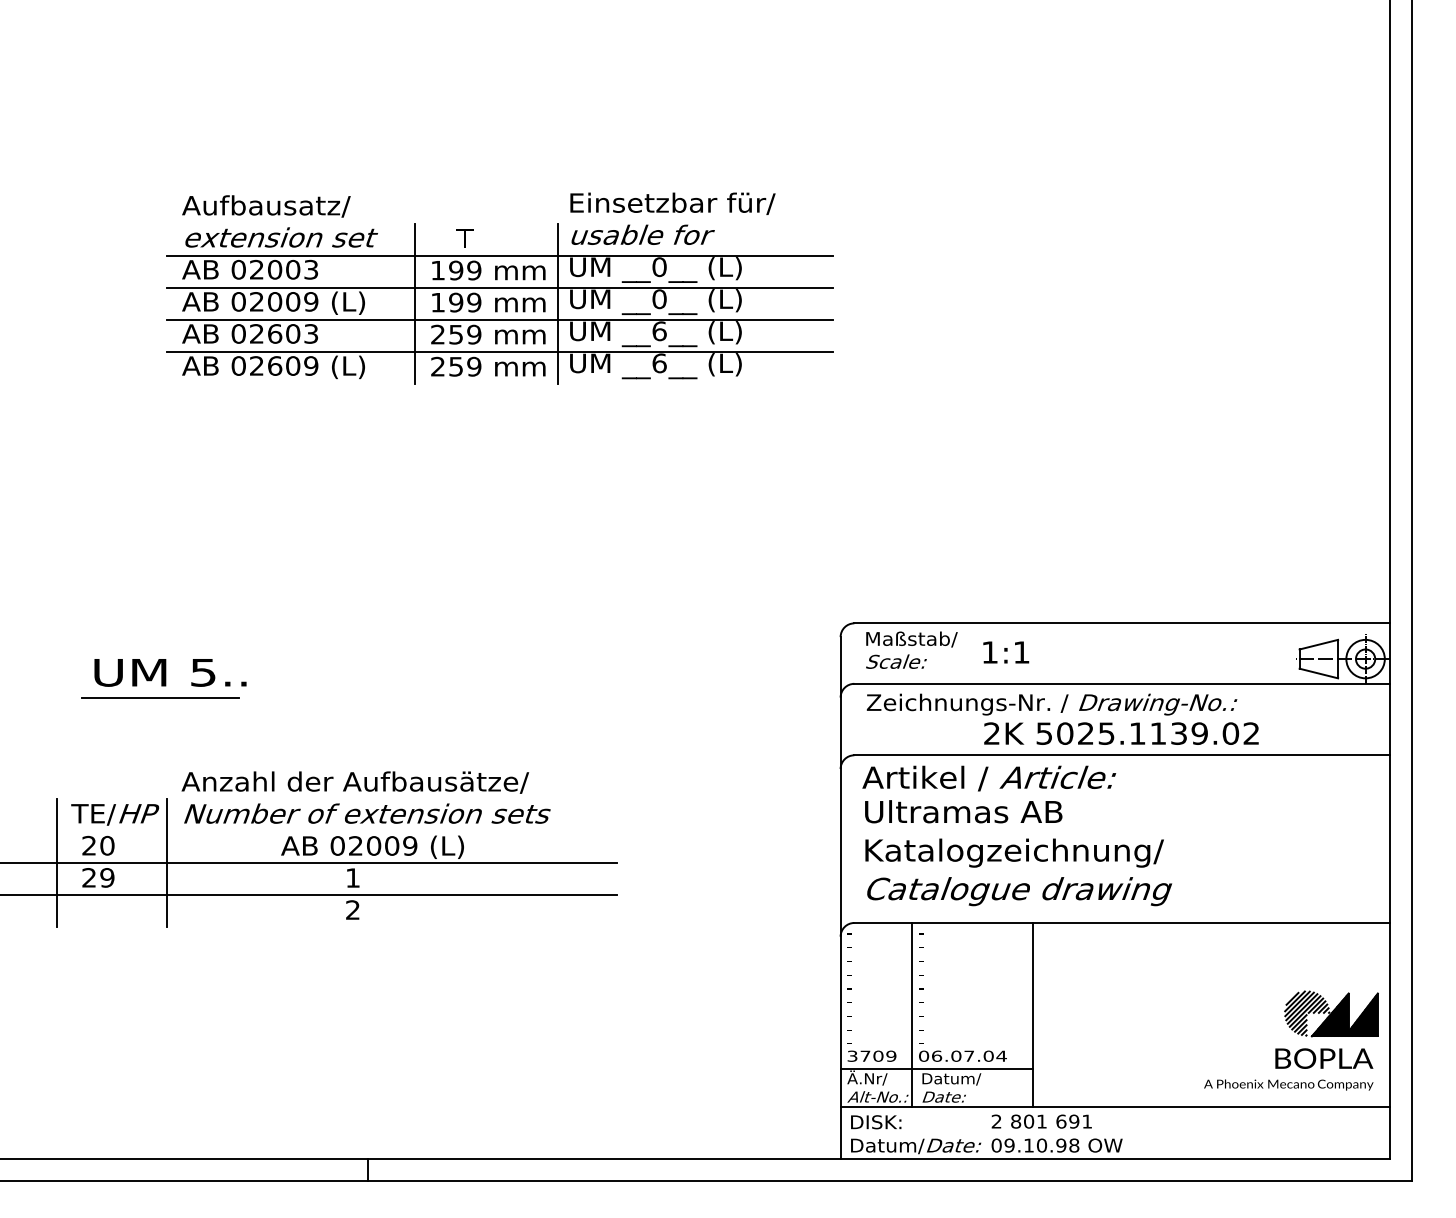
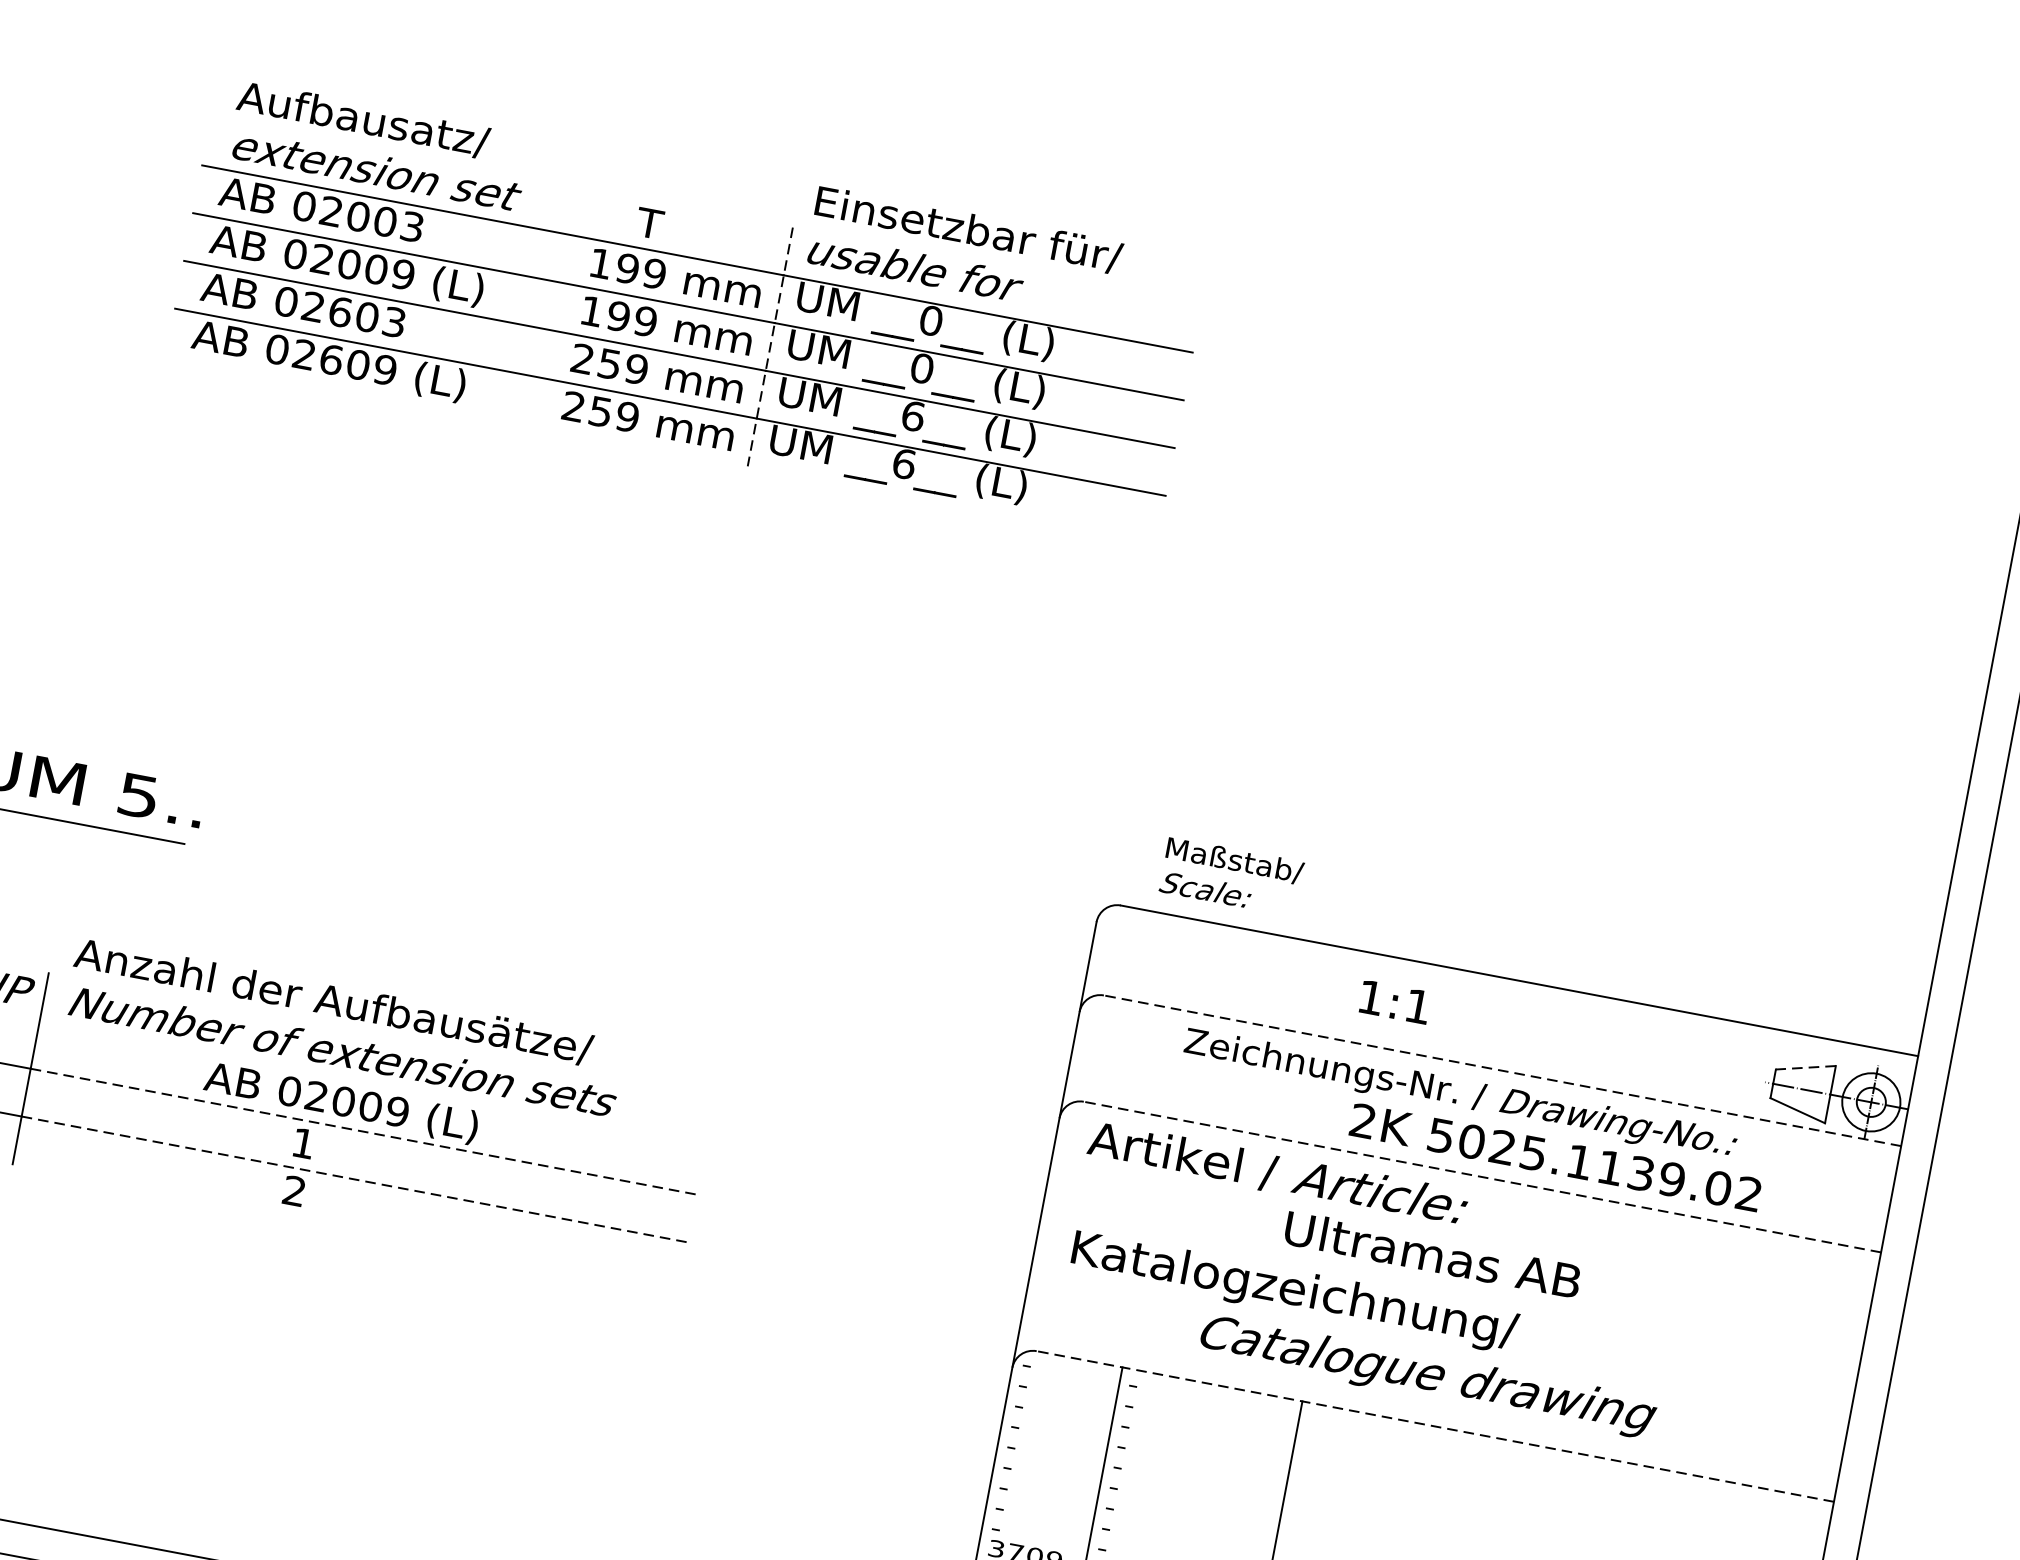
line: (414, 303) -> (556, 306), removed
line: (558, 304) -> (770, 347), solid -> dashed
line: (1318, 644) -> (1805, 1067), solid -> dashed
text: (911, 649) -> (1231, 875), moved
text: (1006, 652) -> (1395, 1002), moved
line: (1122, 683) -> (1502, 1070), solid -> dashed
text: (1062, 718) -> (1472, 1118), moved
line: (1122, 755) -> (1482, 1177), solid -> dashed
text: (963, 811) -> (1432, 1254), moved
line: (392, 863) -> (366, 1132), solid -> dashed
text: (1019, 891) -> (1428, 1376), moved
line: (392, 895) -> (357, 1180), solid -> dashed
line: (1122, 922) -> (1435, 1425), solid -> dashed

